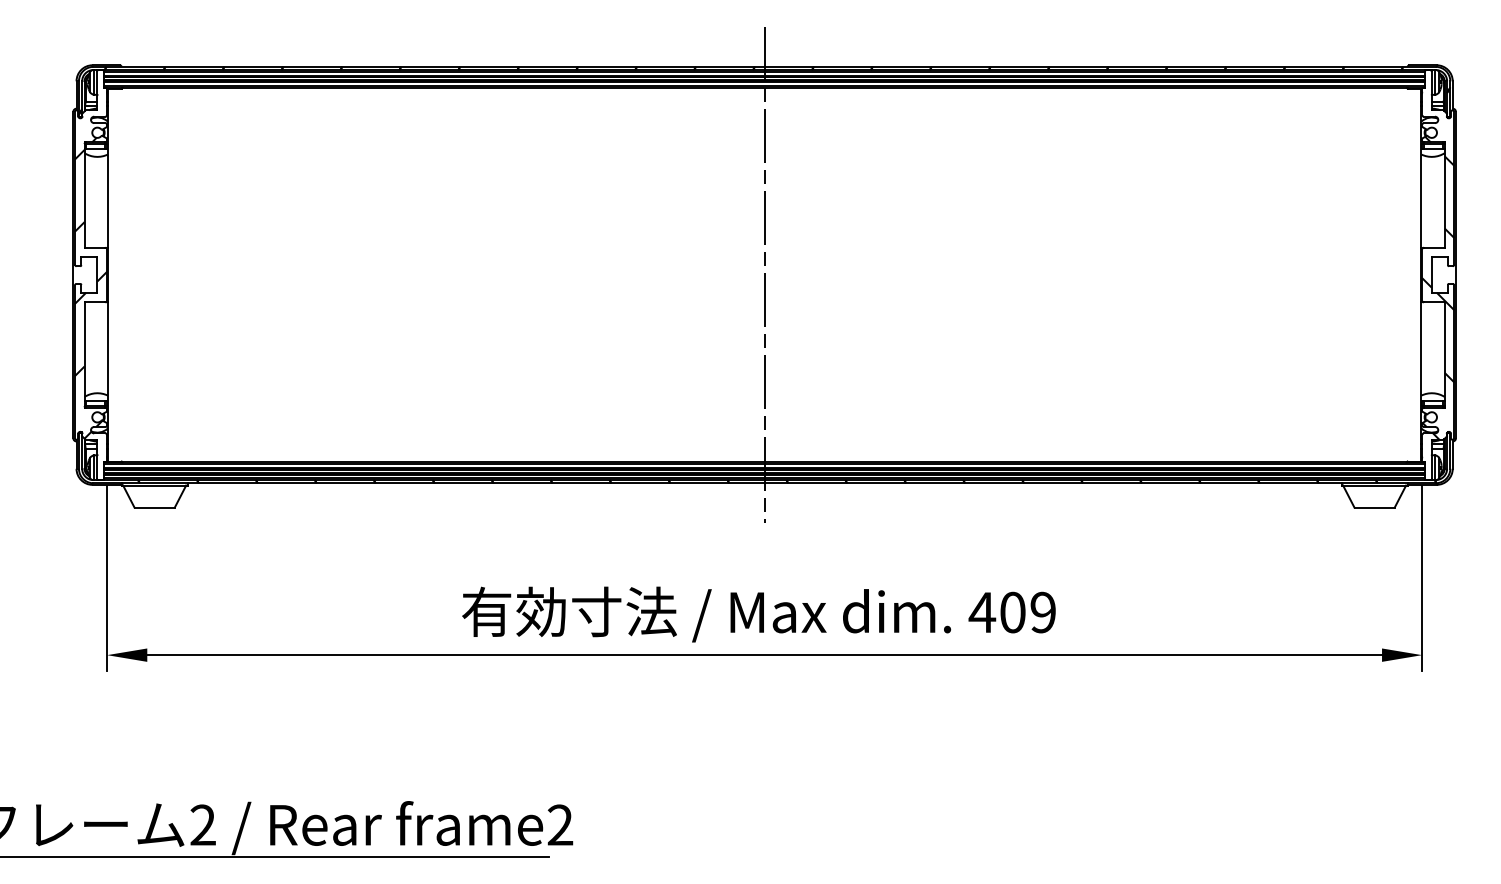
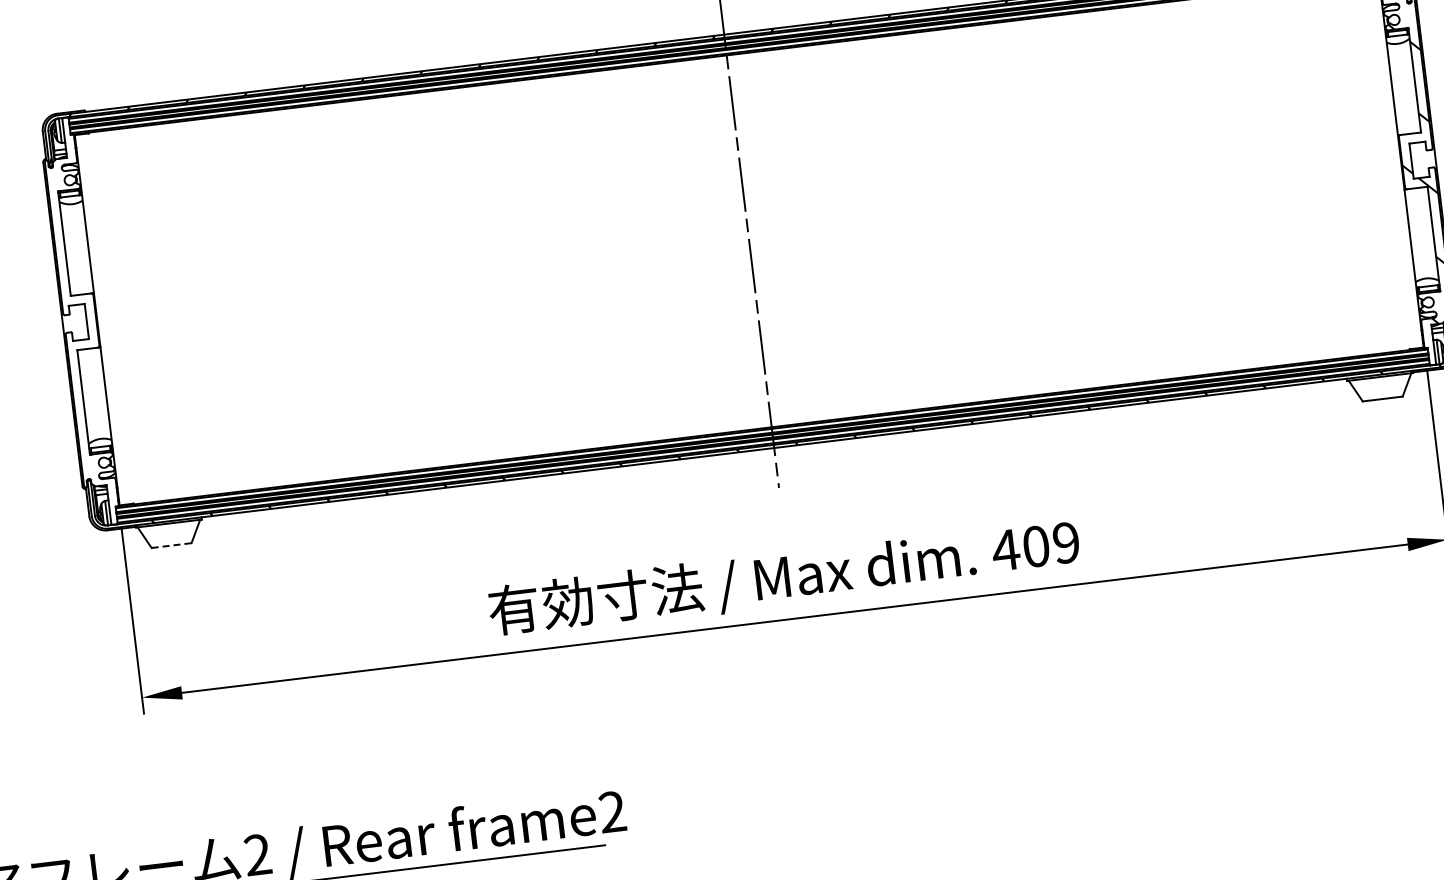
hatch: (90, 285) -> (81, 332), removed
line: (155, 507) -> (172, 545), solid -> dashed

